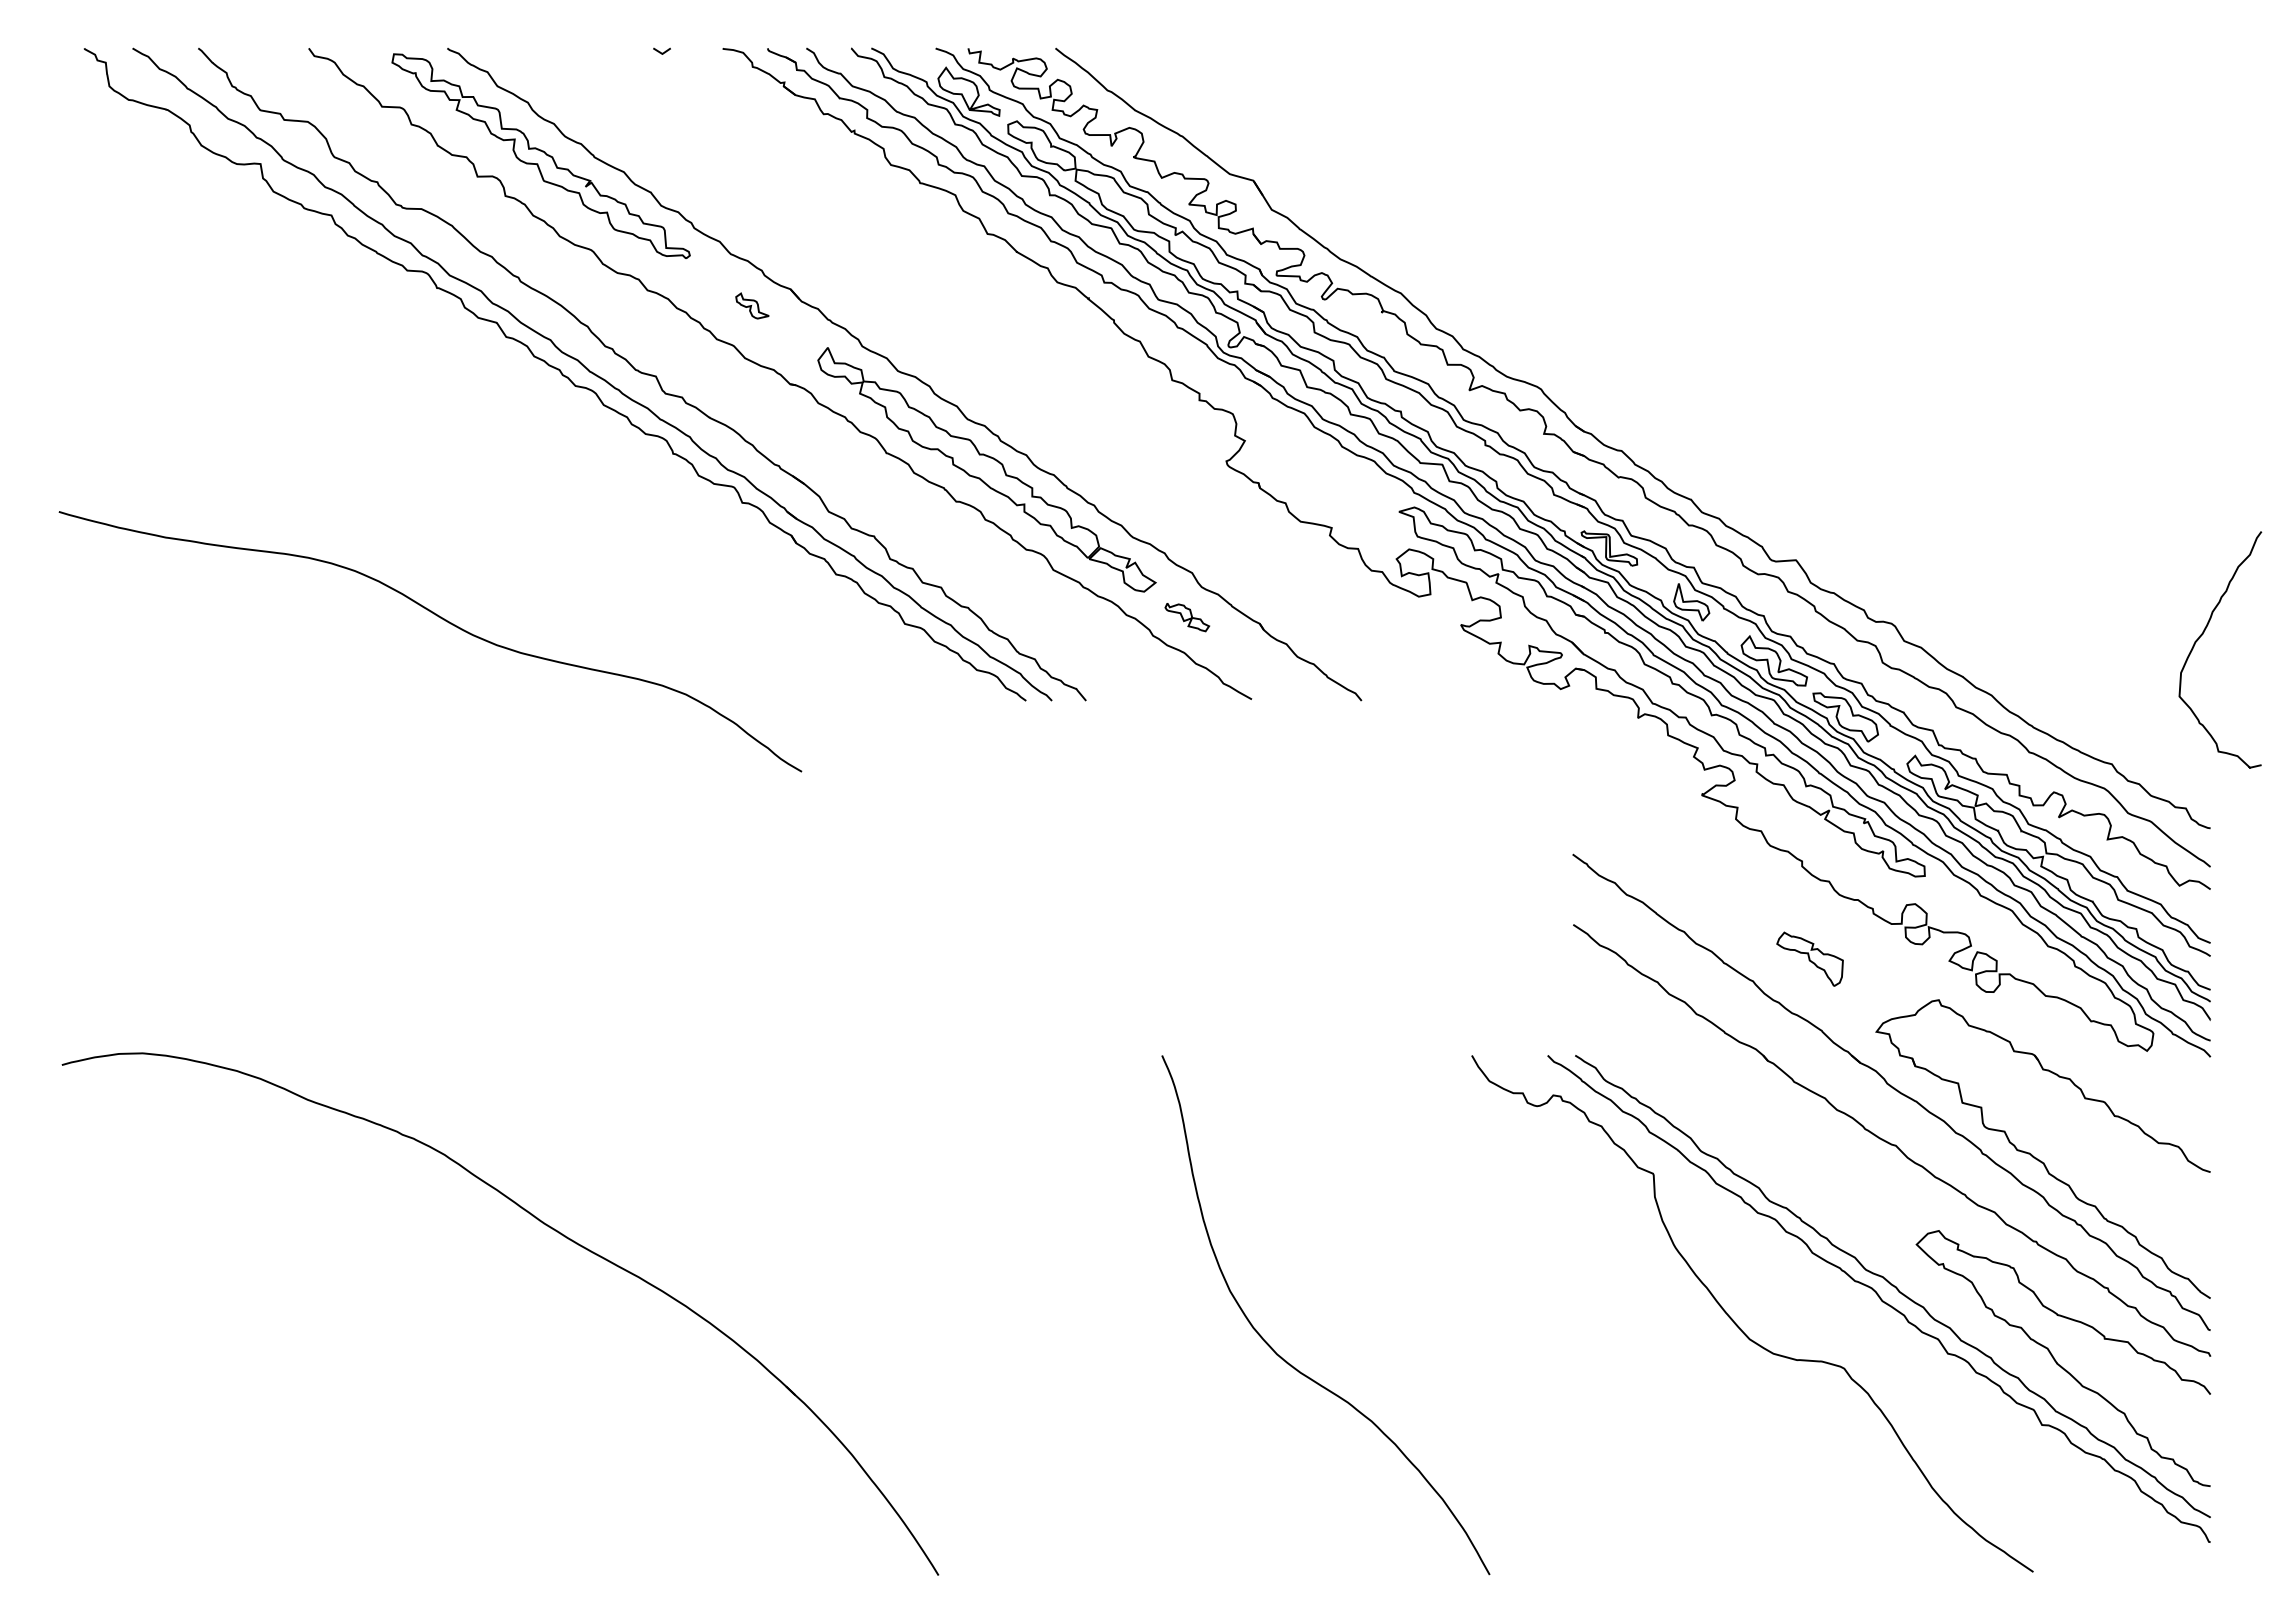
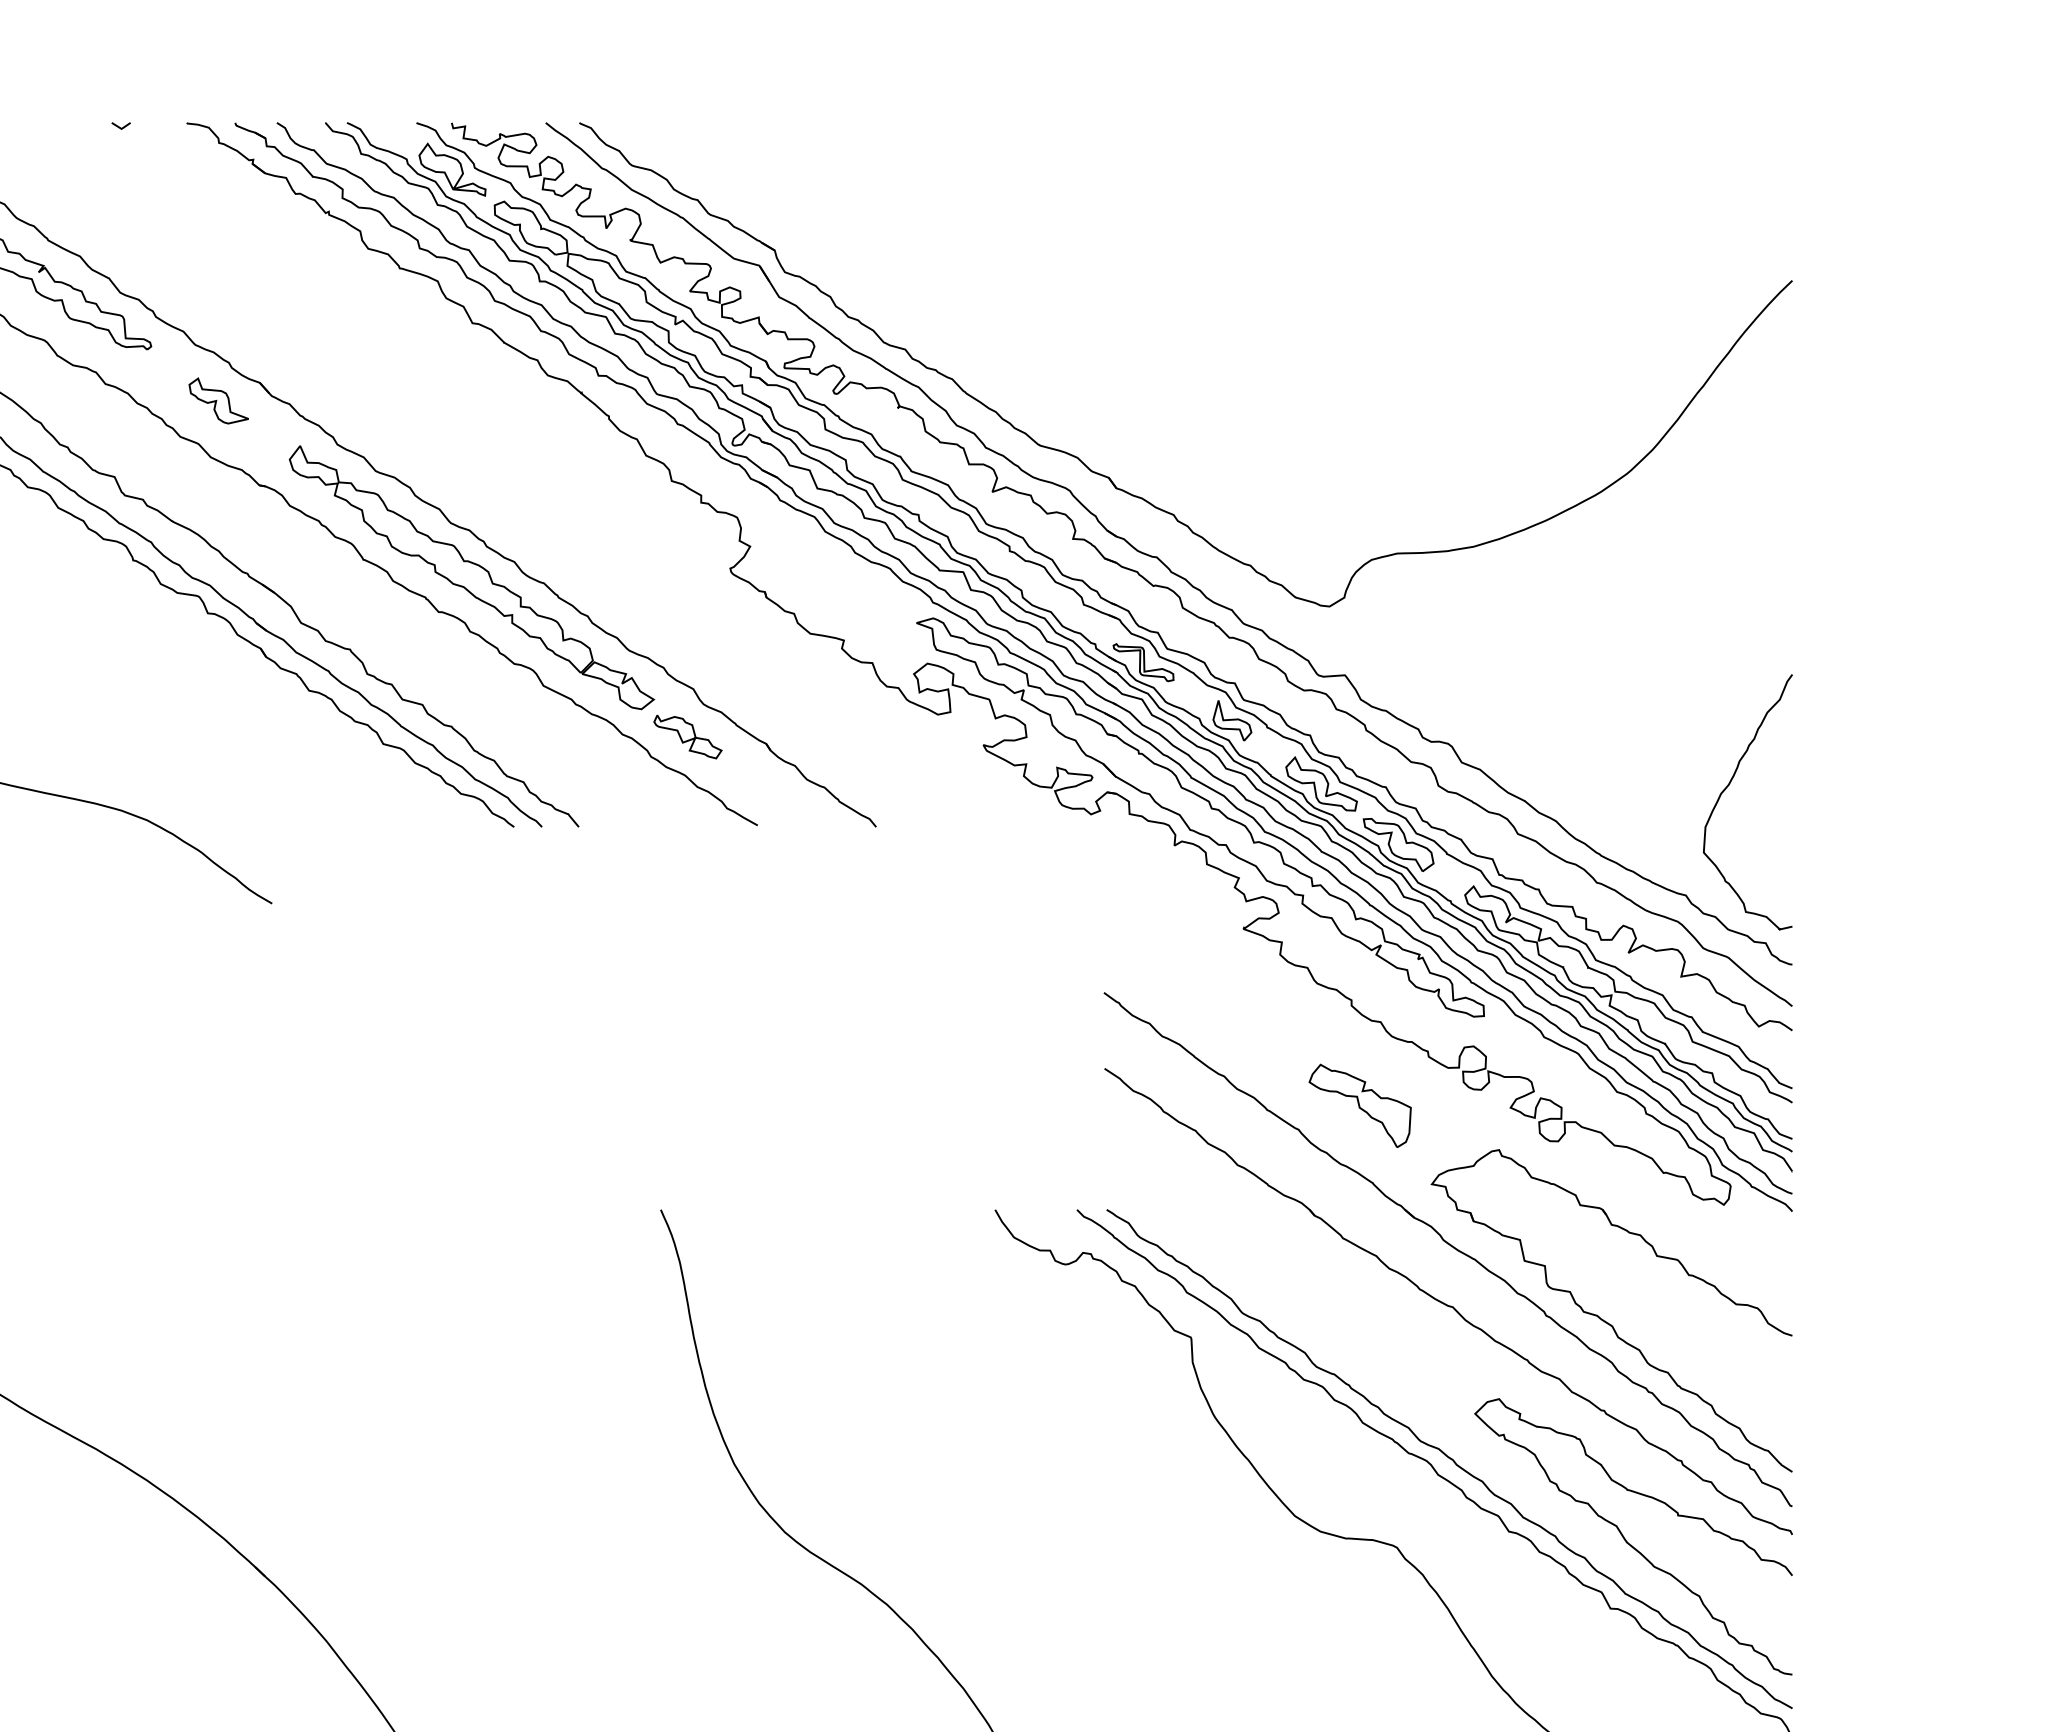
part: (752, 305) -> (218, 400), size x1.67
part: (1577, 376) -> (1109, 477), added
part: (1187, 617) -> (688, 737), size x1.43
curve: (2203, 634) -> (1729, 785), moved
part: (1809, 959) -> (1359, 1106), size x1.43

